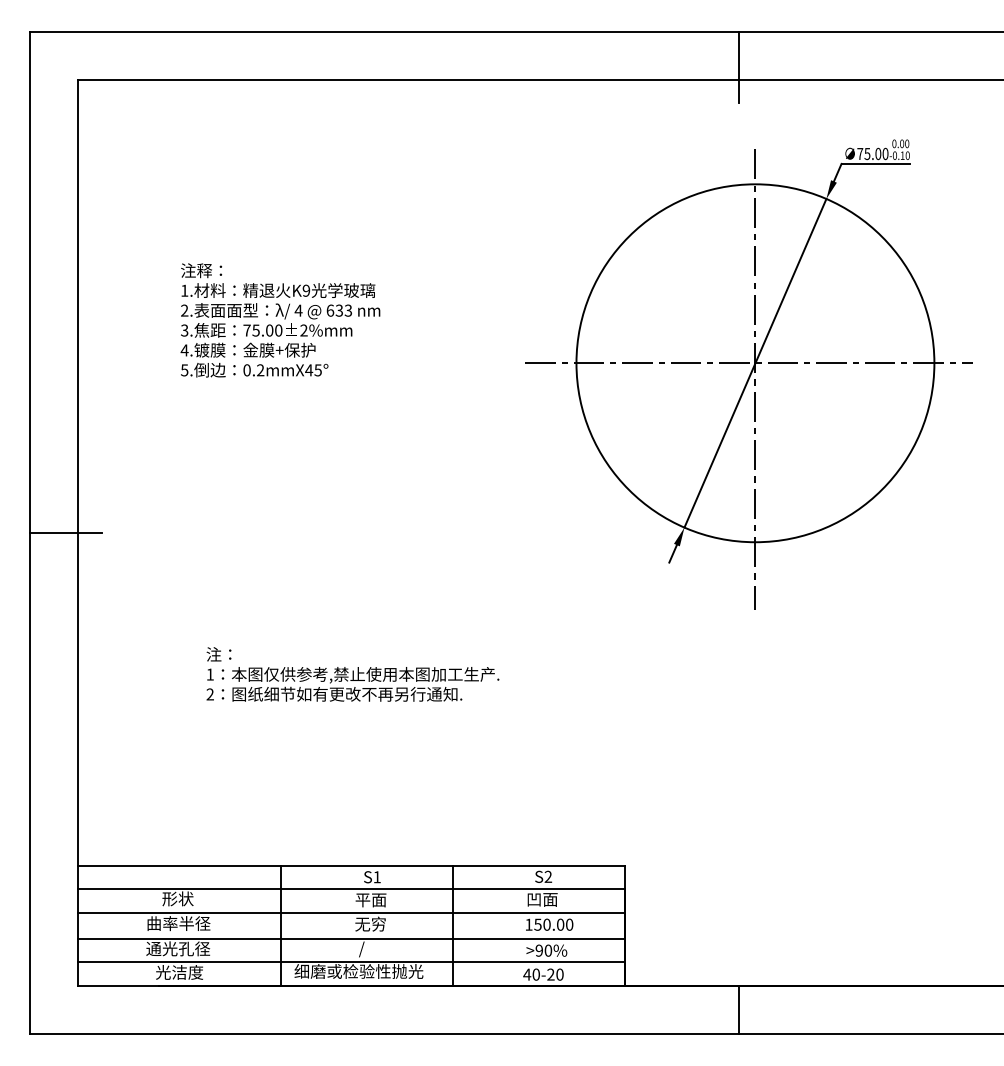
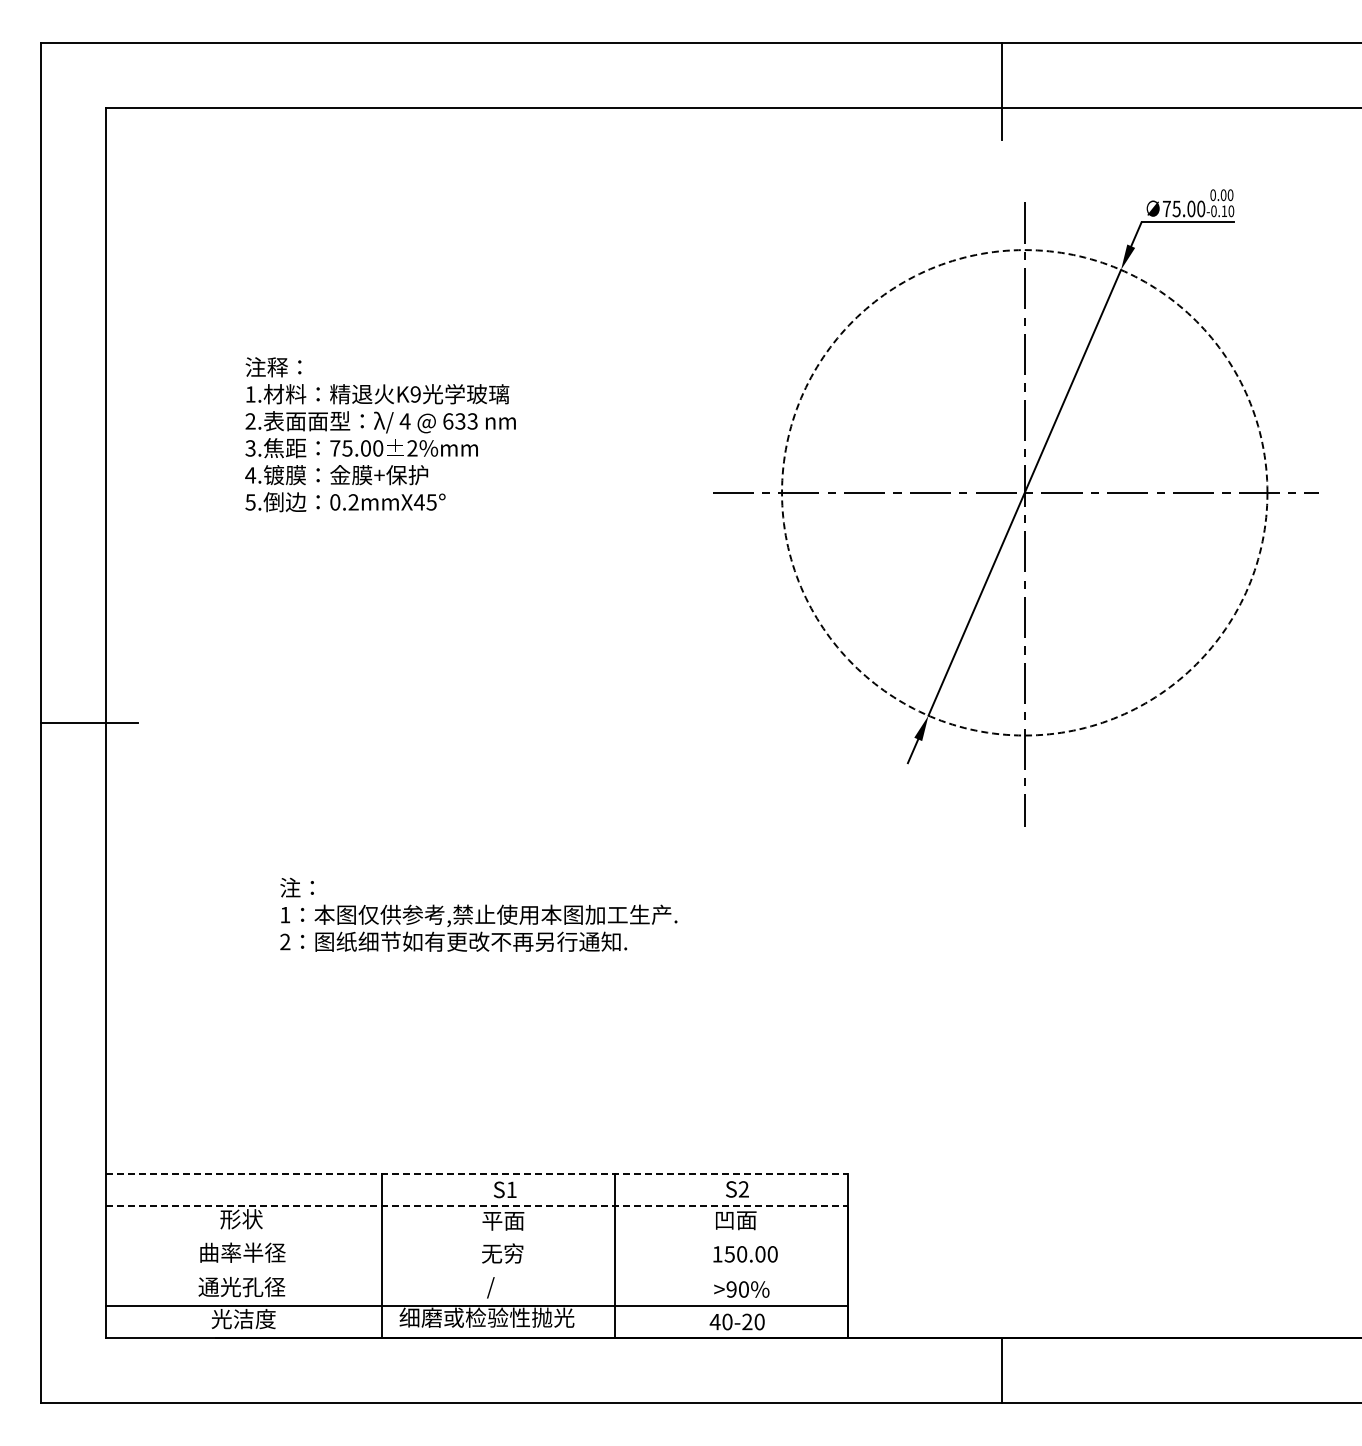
circle: (755, 363) -> (1024, 492), solid -> dashed
line: (351, 865) -> (477, 1173), solid -> dashed
line: (351, 889) -> (477, 1206), solid -> dashed
line: (351, 913) -> (476, 1238), removed
line: (351, 938) -> (476, 1273), removed

